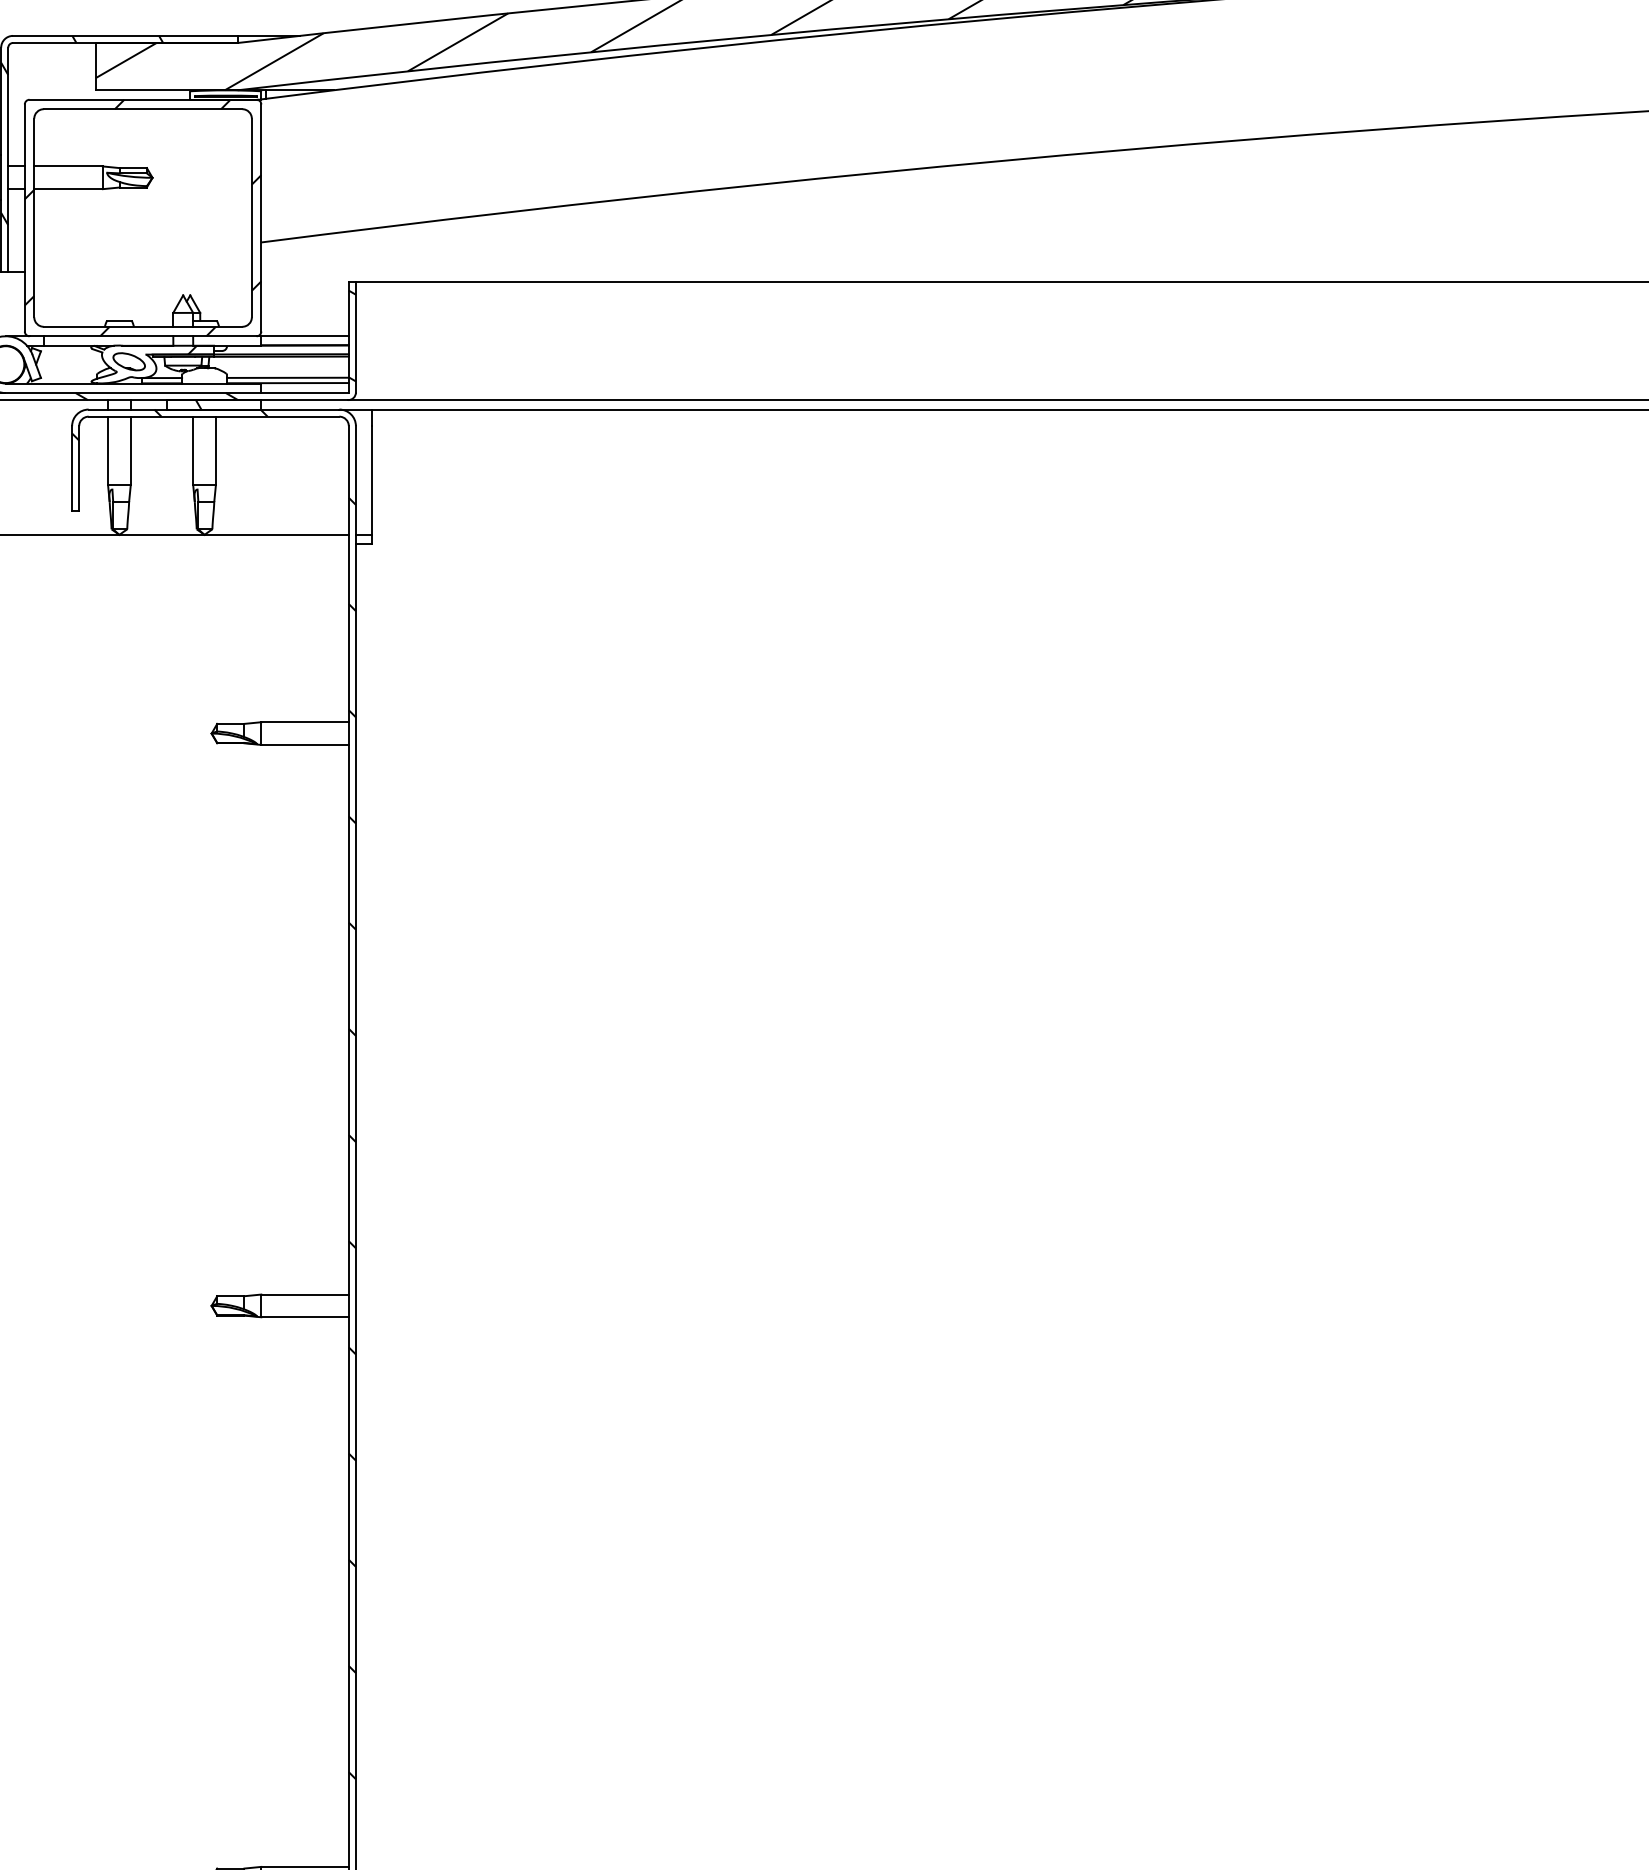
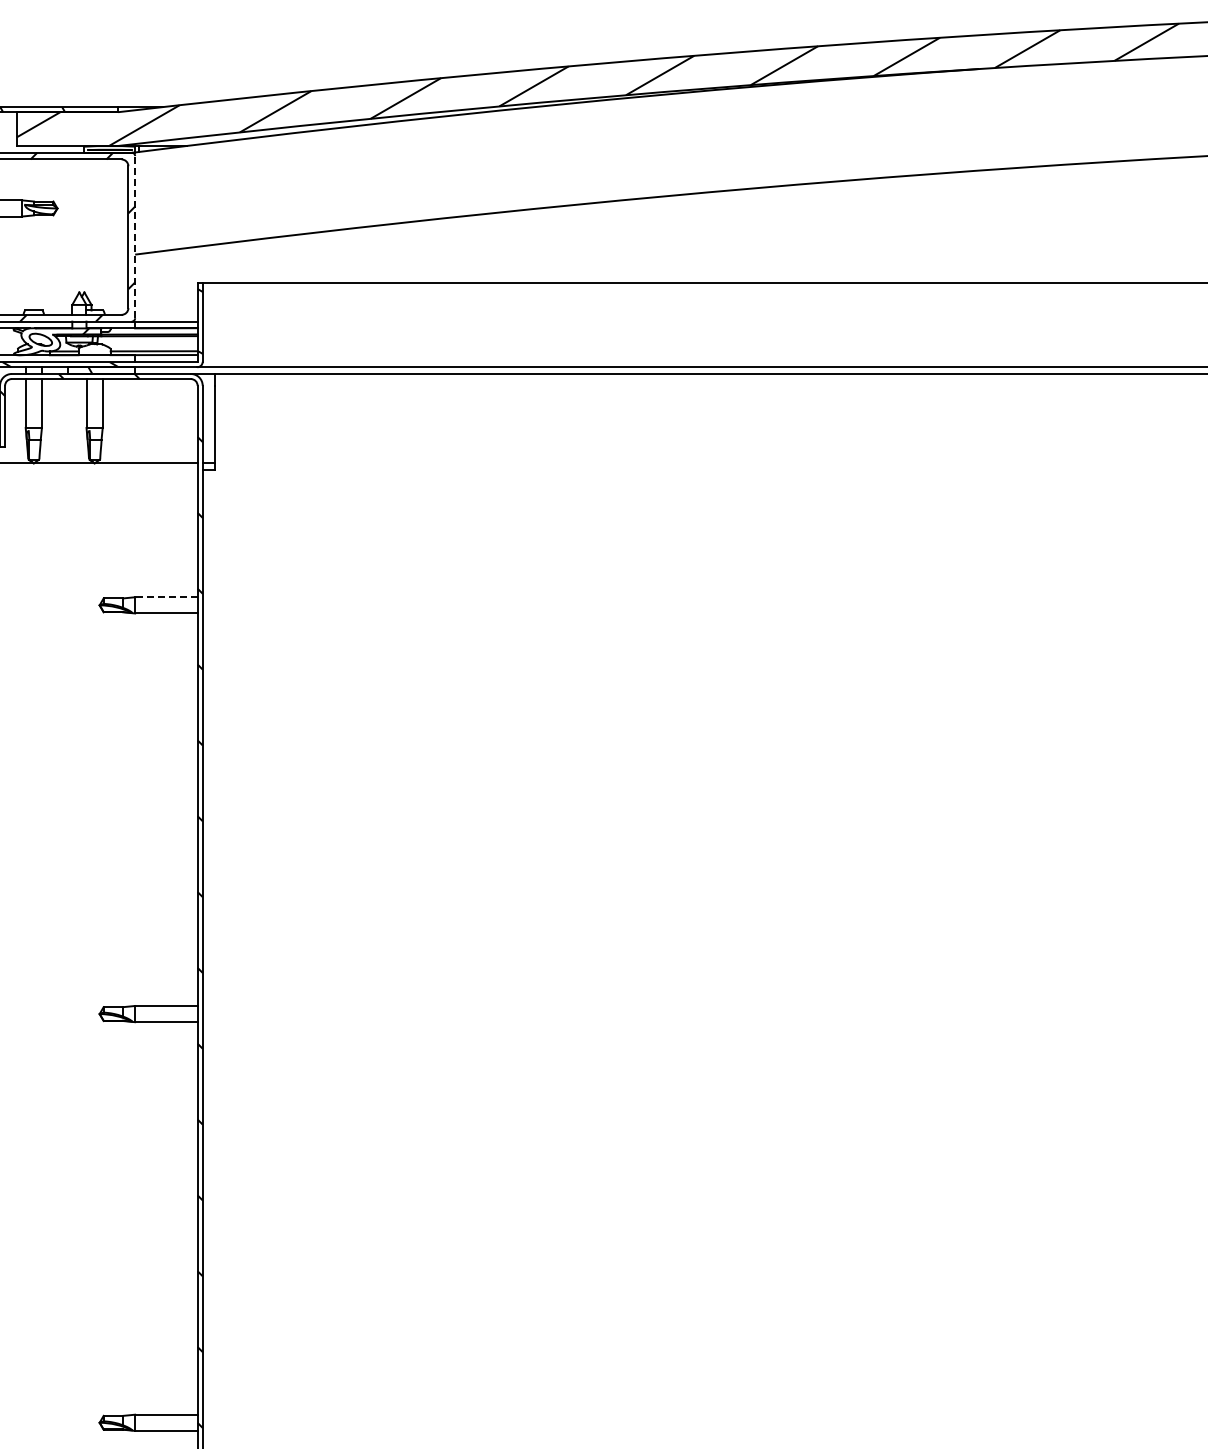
line: (261, 217) -> (135, 236), solid -> dashed
line: (303, 722) -> (165, 597), solid -> dashed

